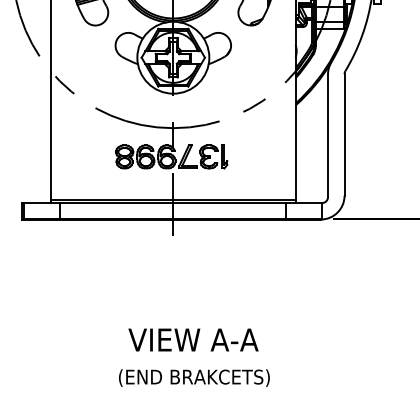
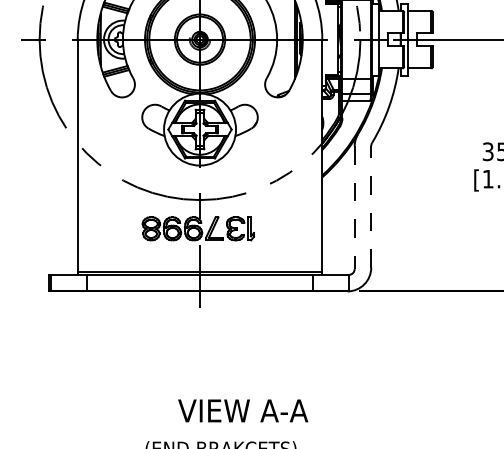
line: (344, 134) -> (371, 206), solid -> dashed
line: (327, 136) -> (354, 208), solid -> dashed
text: (193, 339) -> (243, 410), moved

